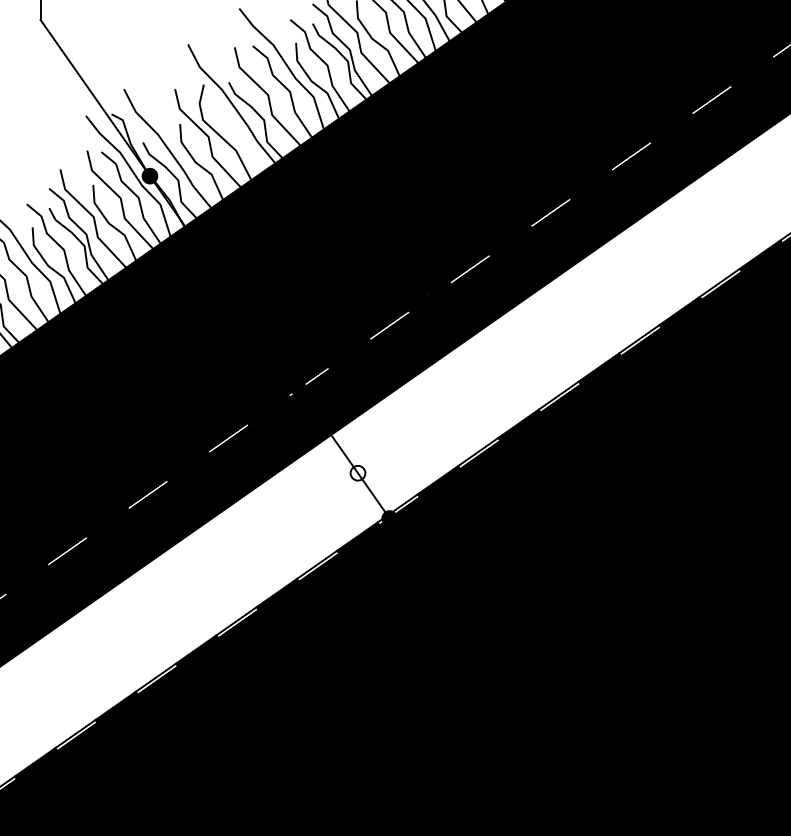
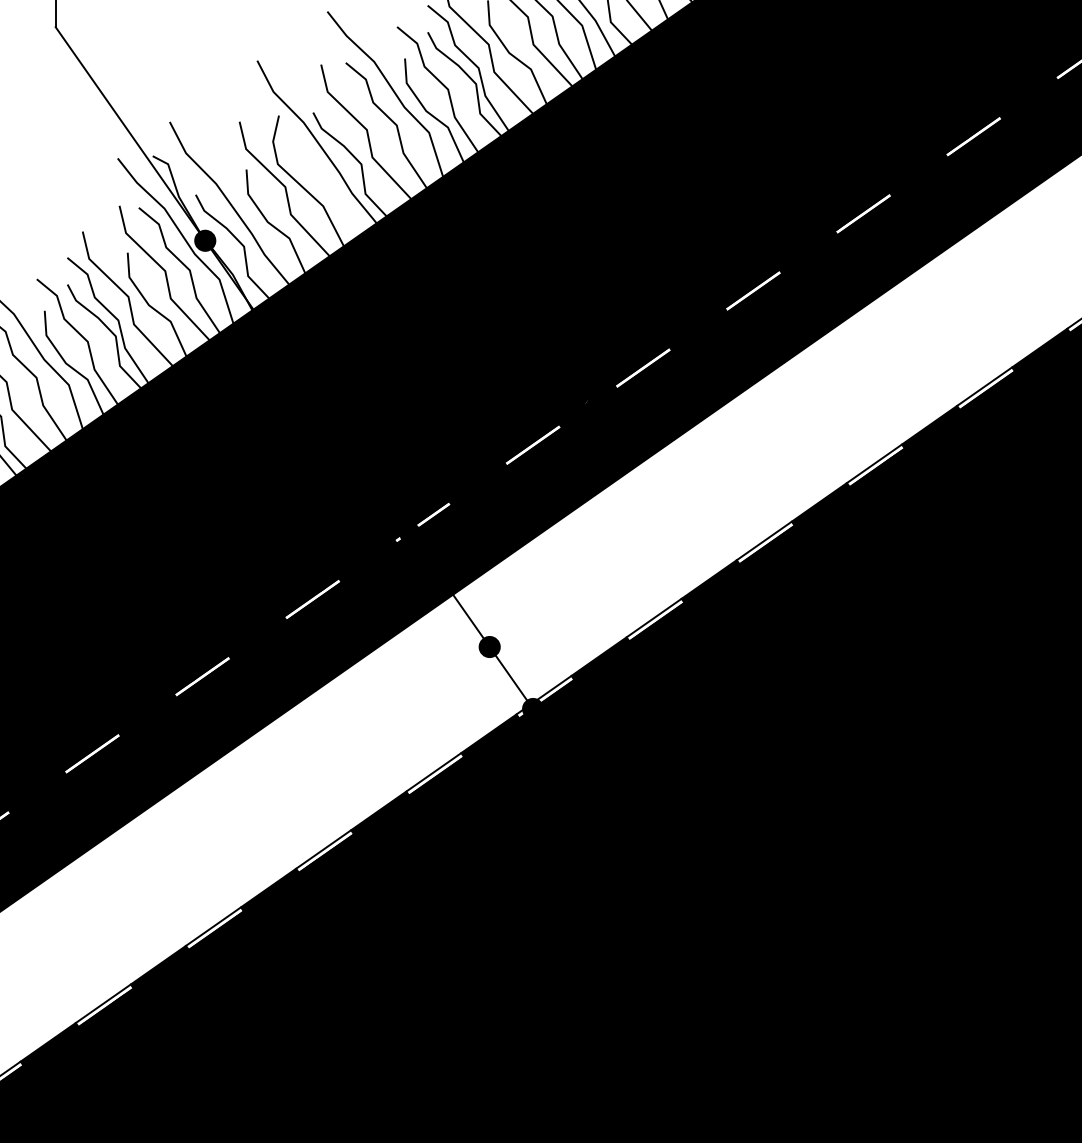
fill: (357, 472) -> (489, 646), added

